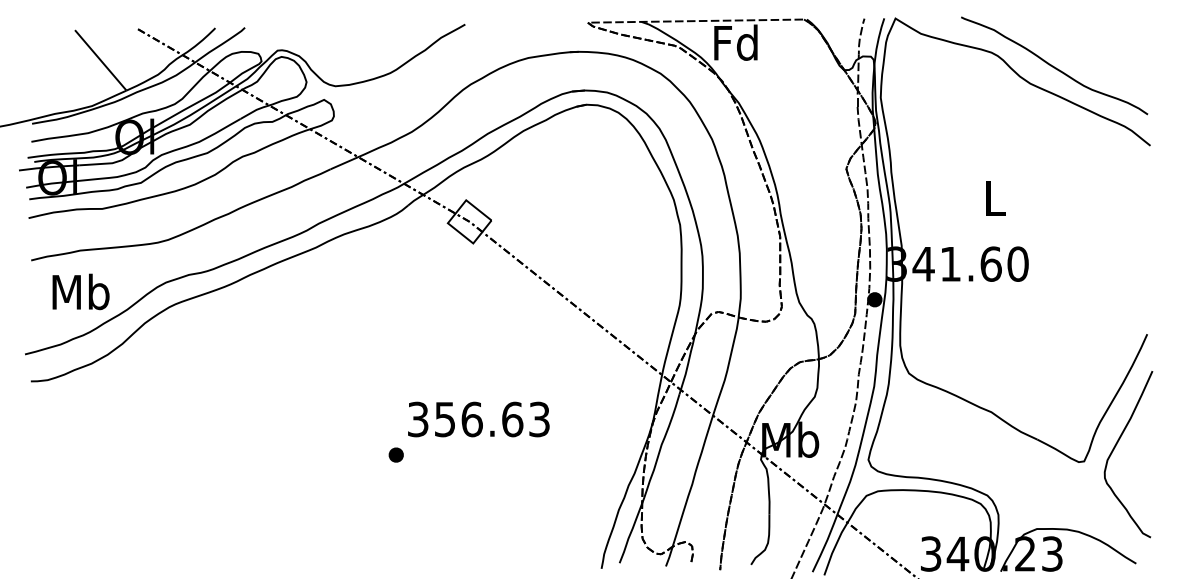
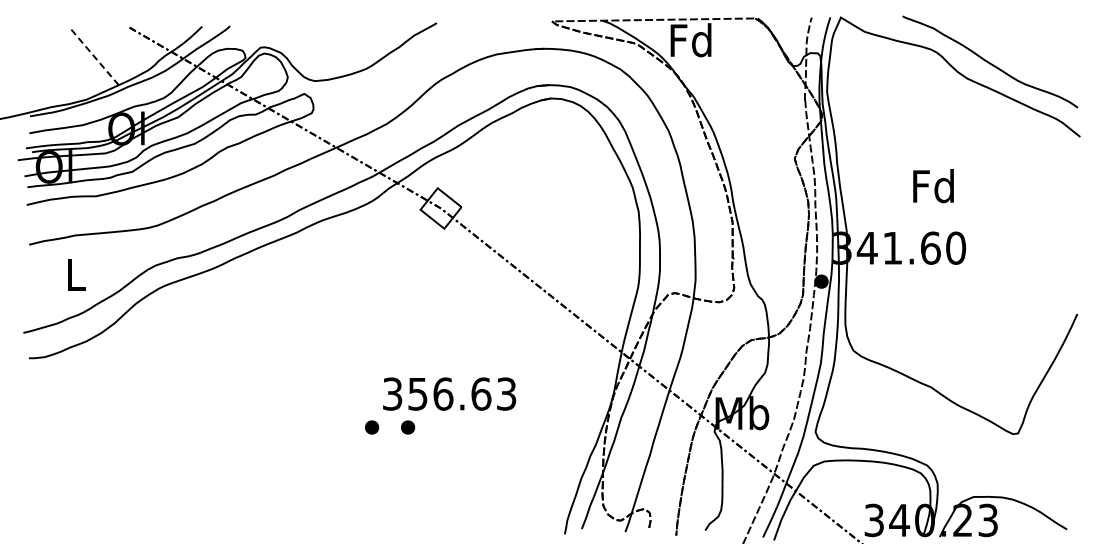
line: (99, 58) -> (93, 55), solid -> dashed
text: (994, 198) -> (933, 186), L -> Fd
text: (80, 292) -> (75, 274), Mb -> L
curve: (1116, 446) -> (1048, 419), removed
part: (435, 455) -> (408, 427), added

